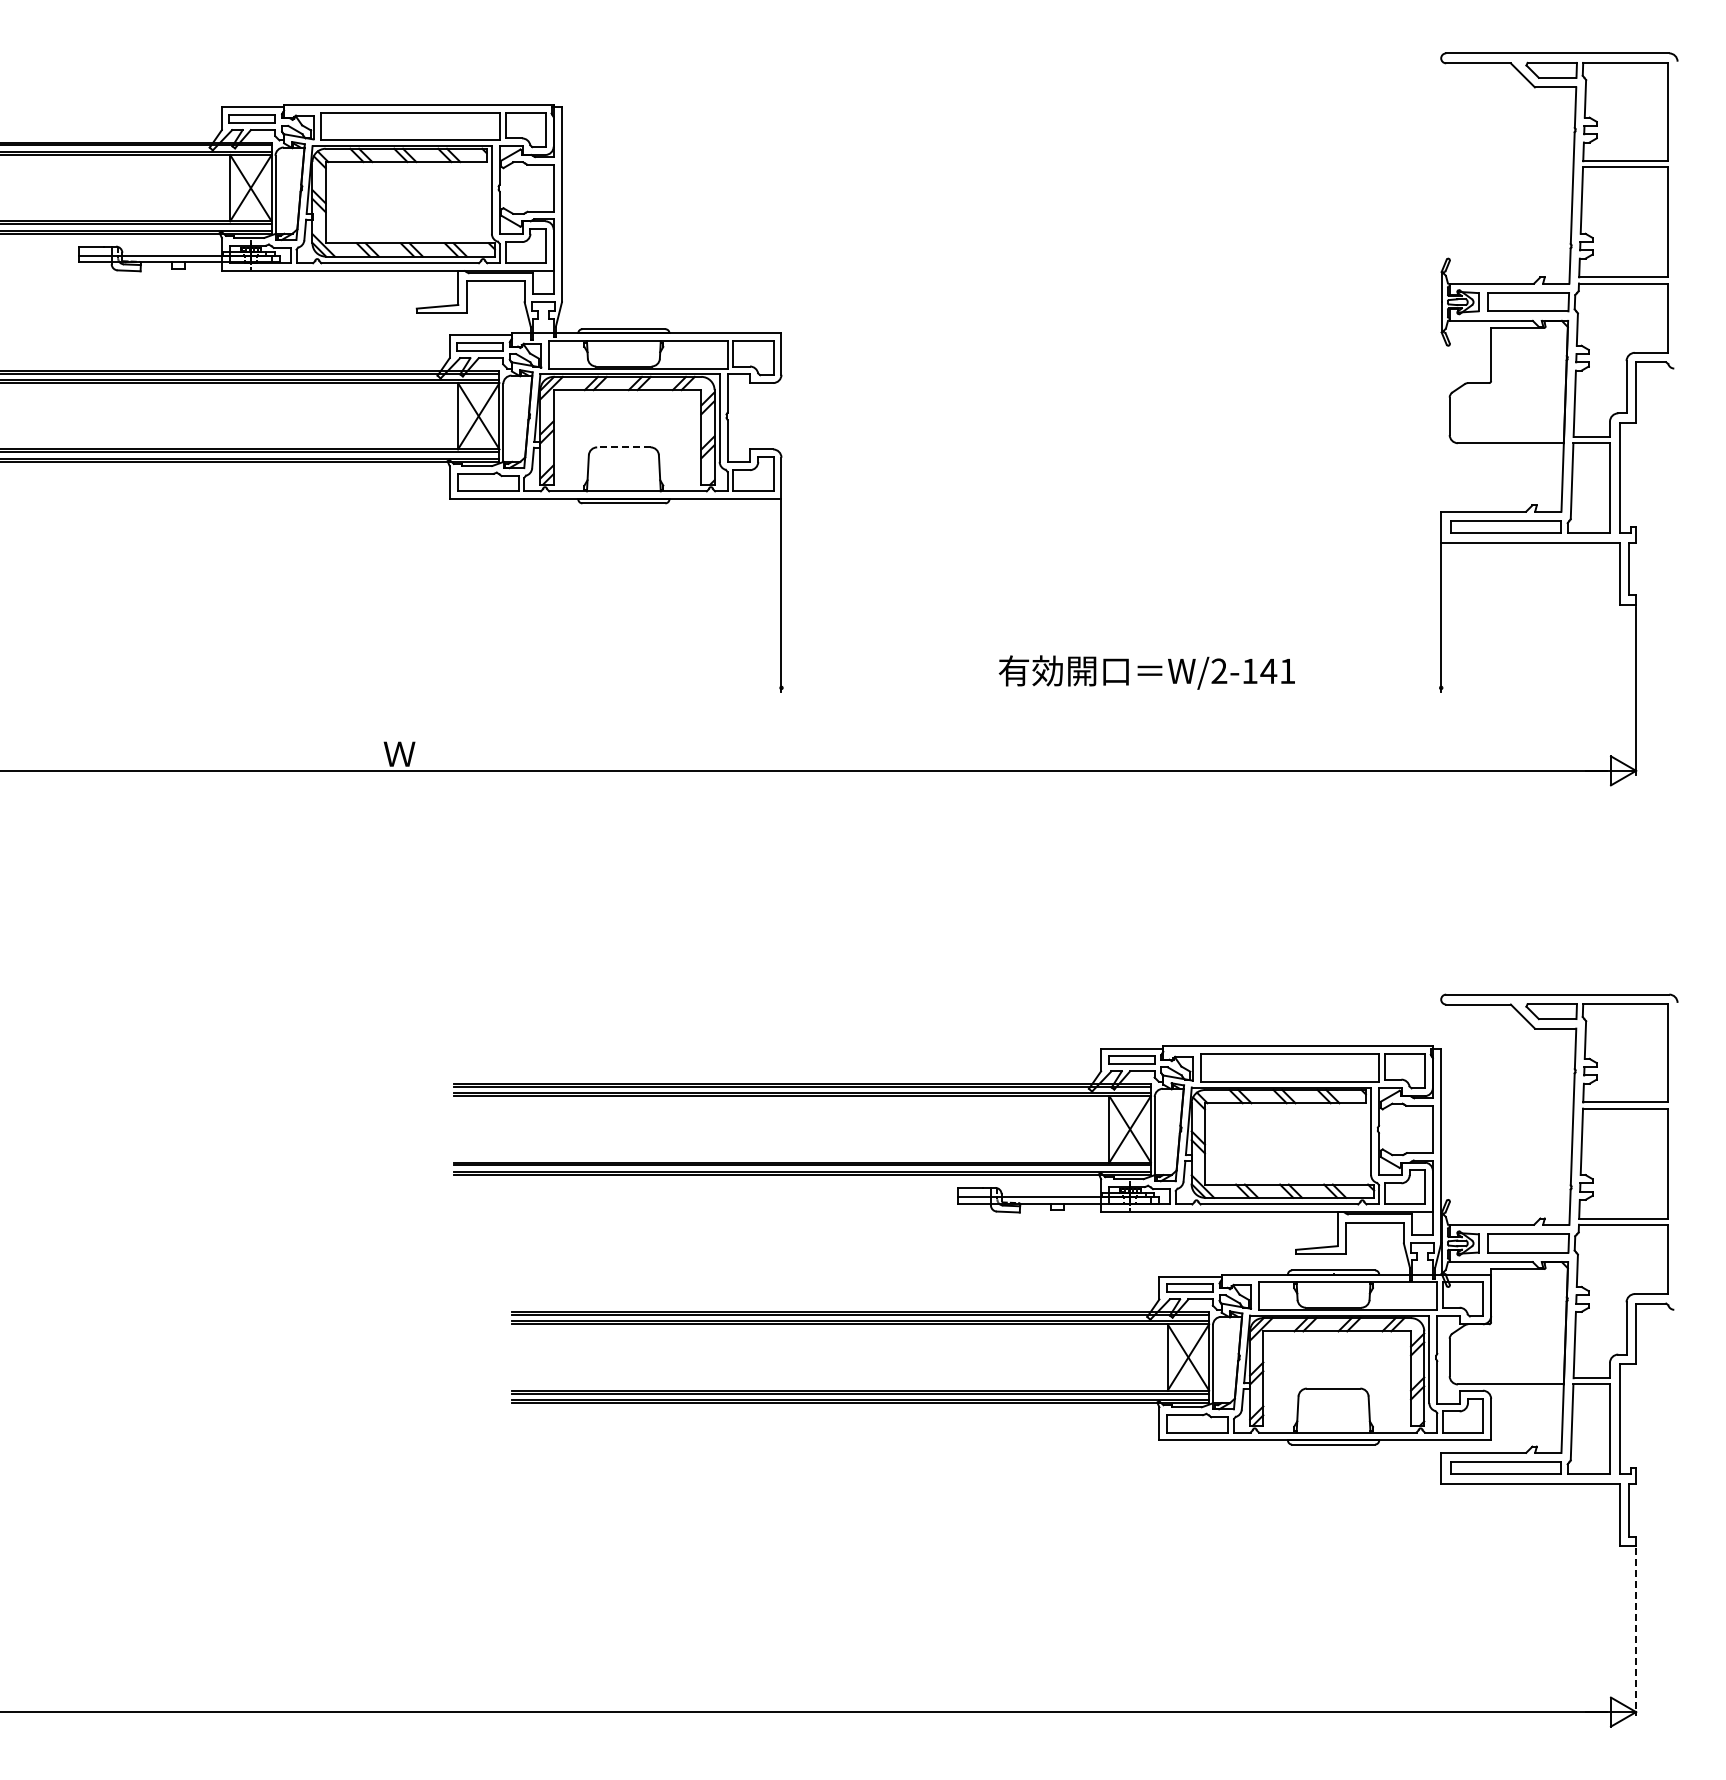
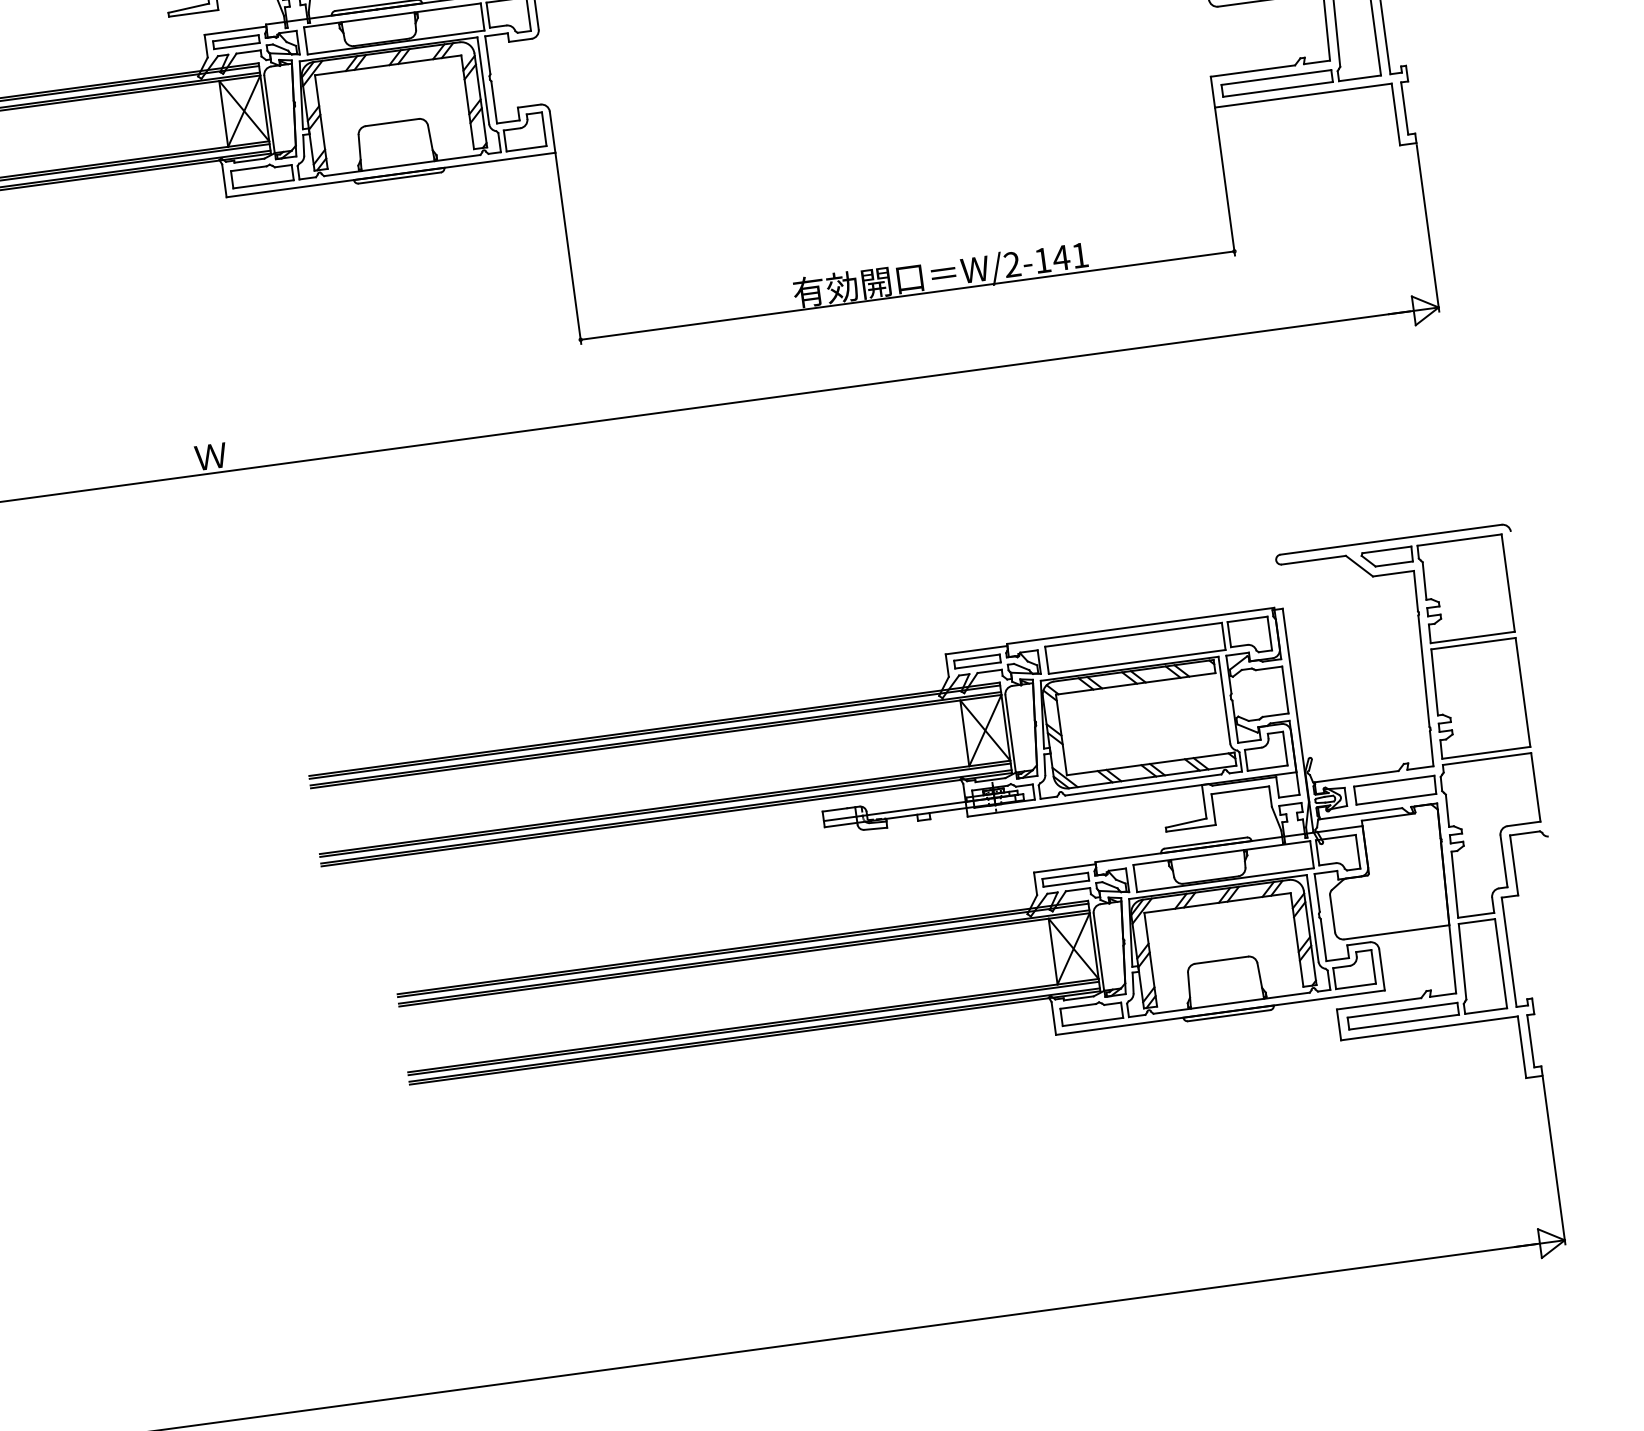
line: (623, 447) -> (391, 122), dashed -> solid
line: (1111, 687) -> (907, 295), added
line: (1636, 1632) -> (1554, 1161), dashed -> solid

